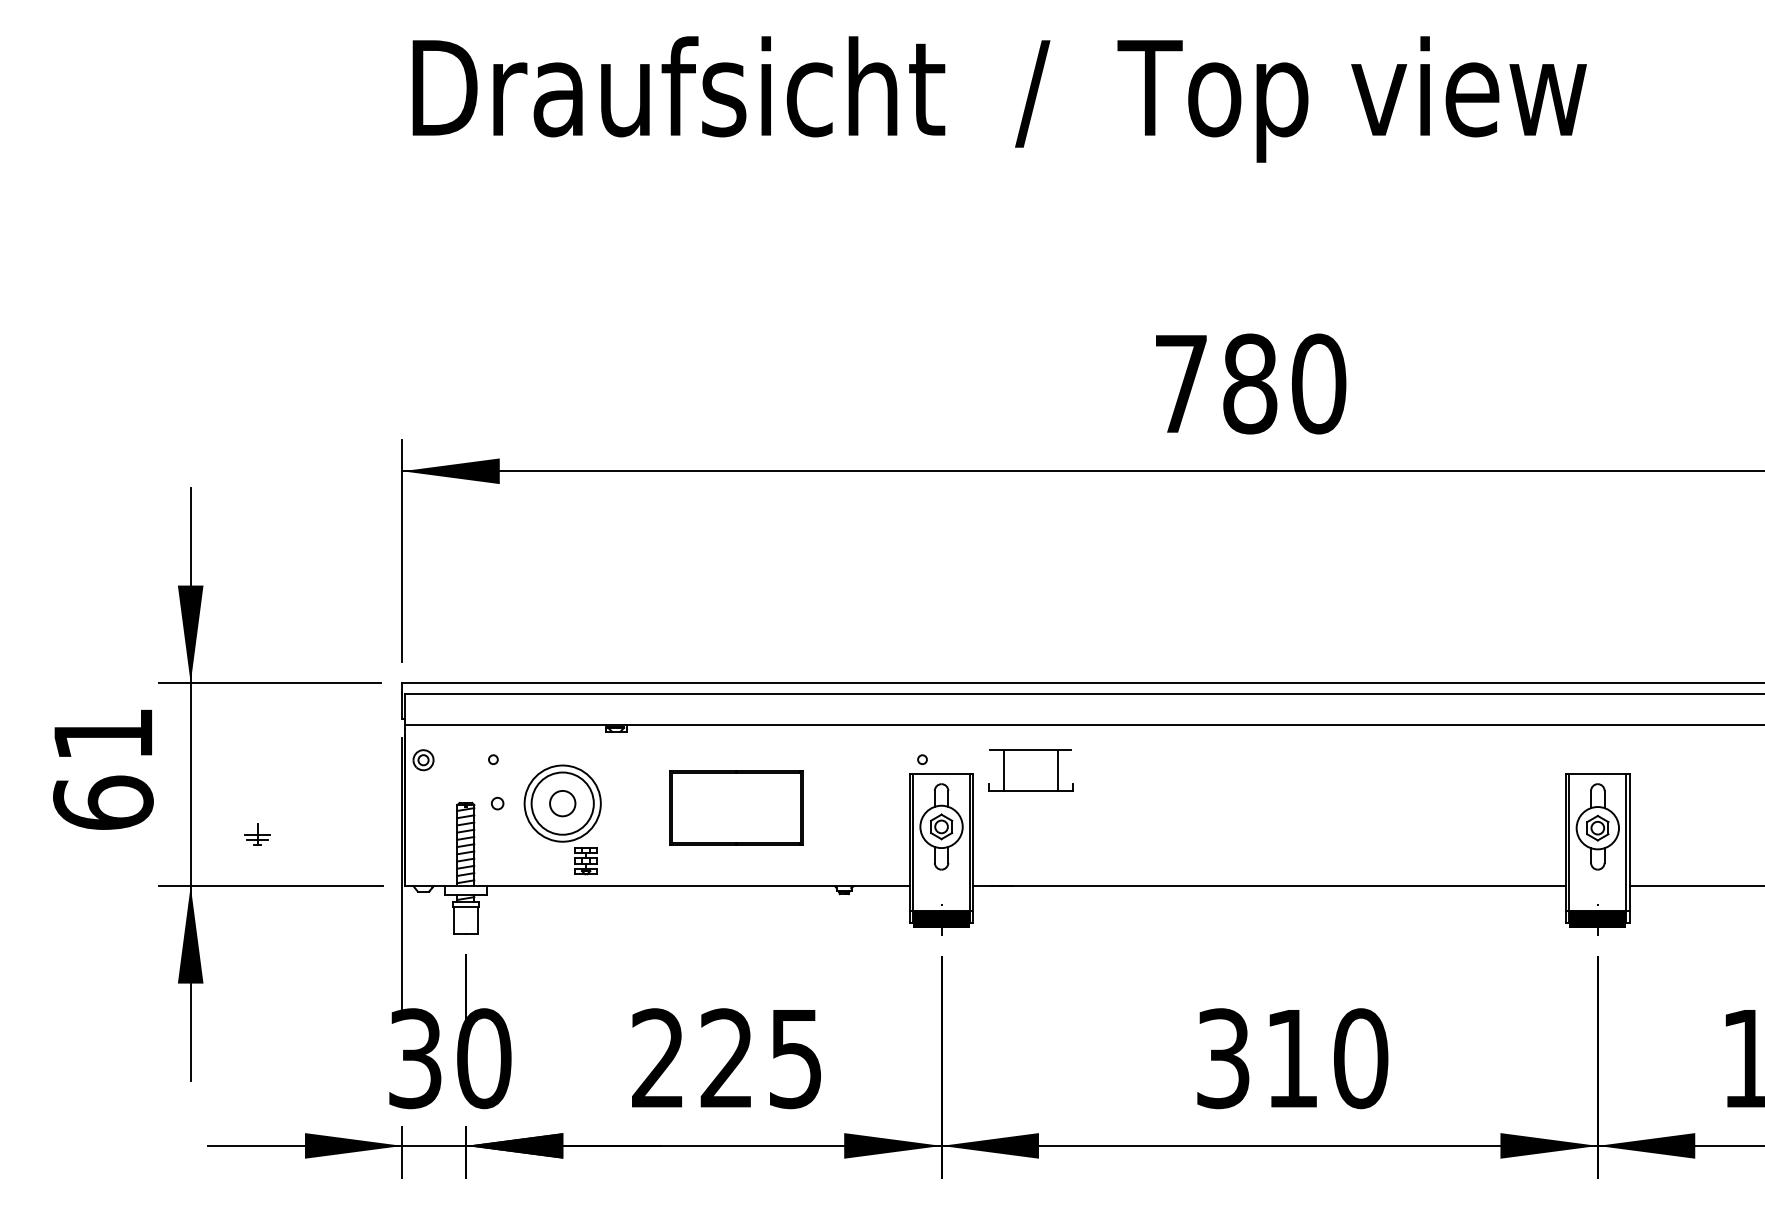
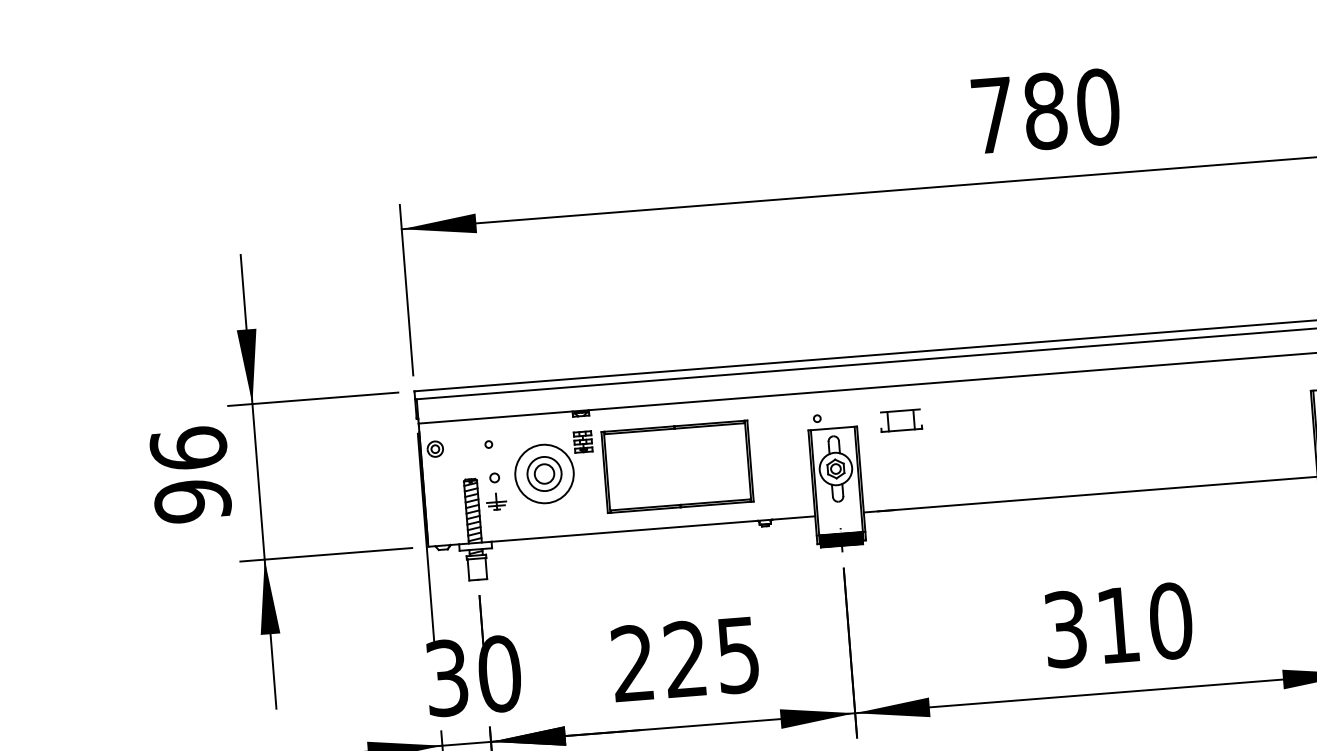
text: (103, 768) -> (190, 474), 61 -> 96
part: (1031, 770) -> (901, 420), size x0.62
circle: (562, 803) -> (544, 473), size x0.71
part: (736, 807) -> (677, 466), size x1.43
part: (257, 834) -> (496, 501), moved
part: (585, 861) -> (582, 442), moved

